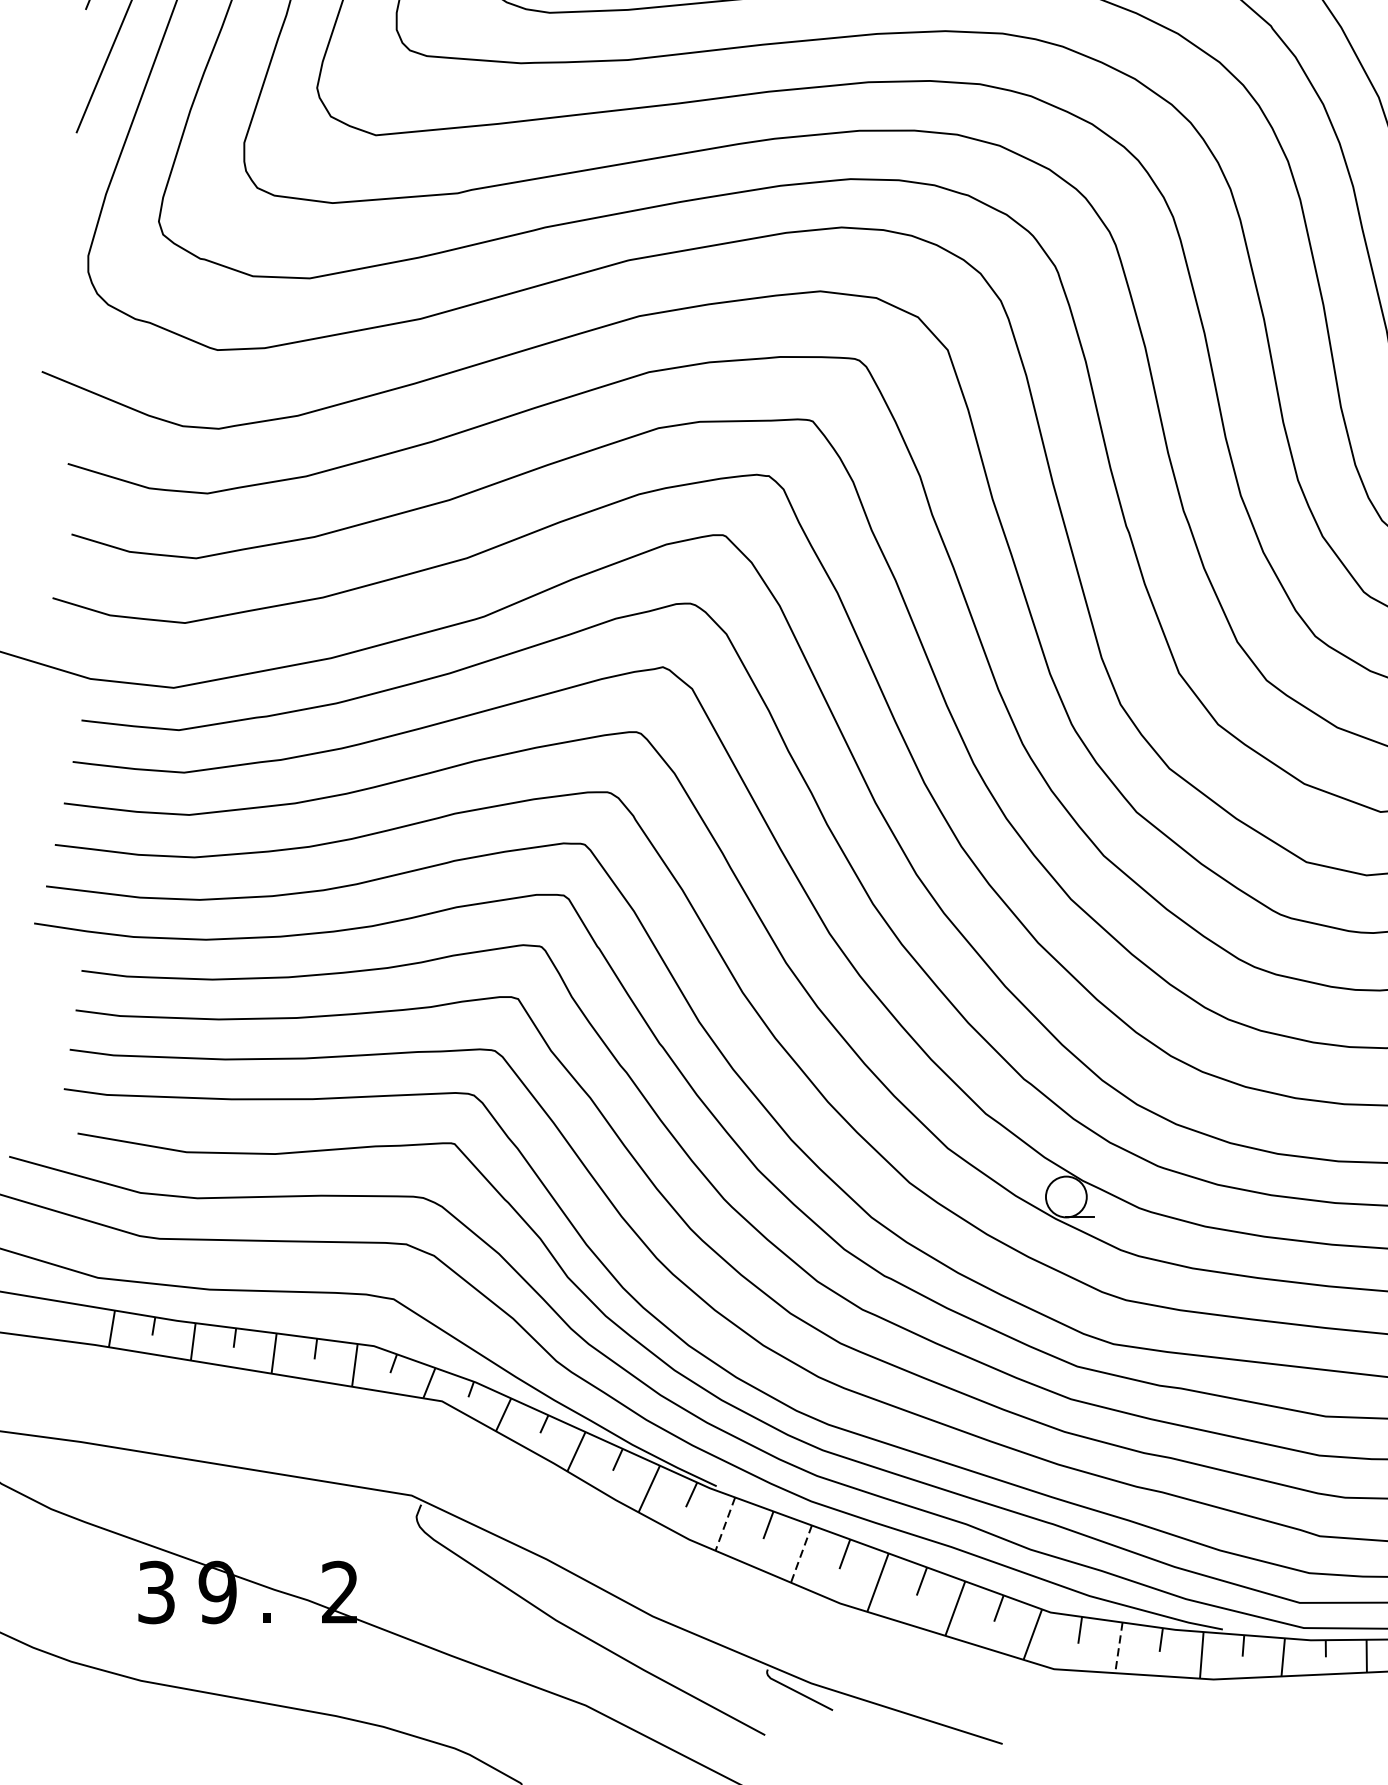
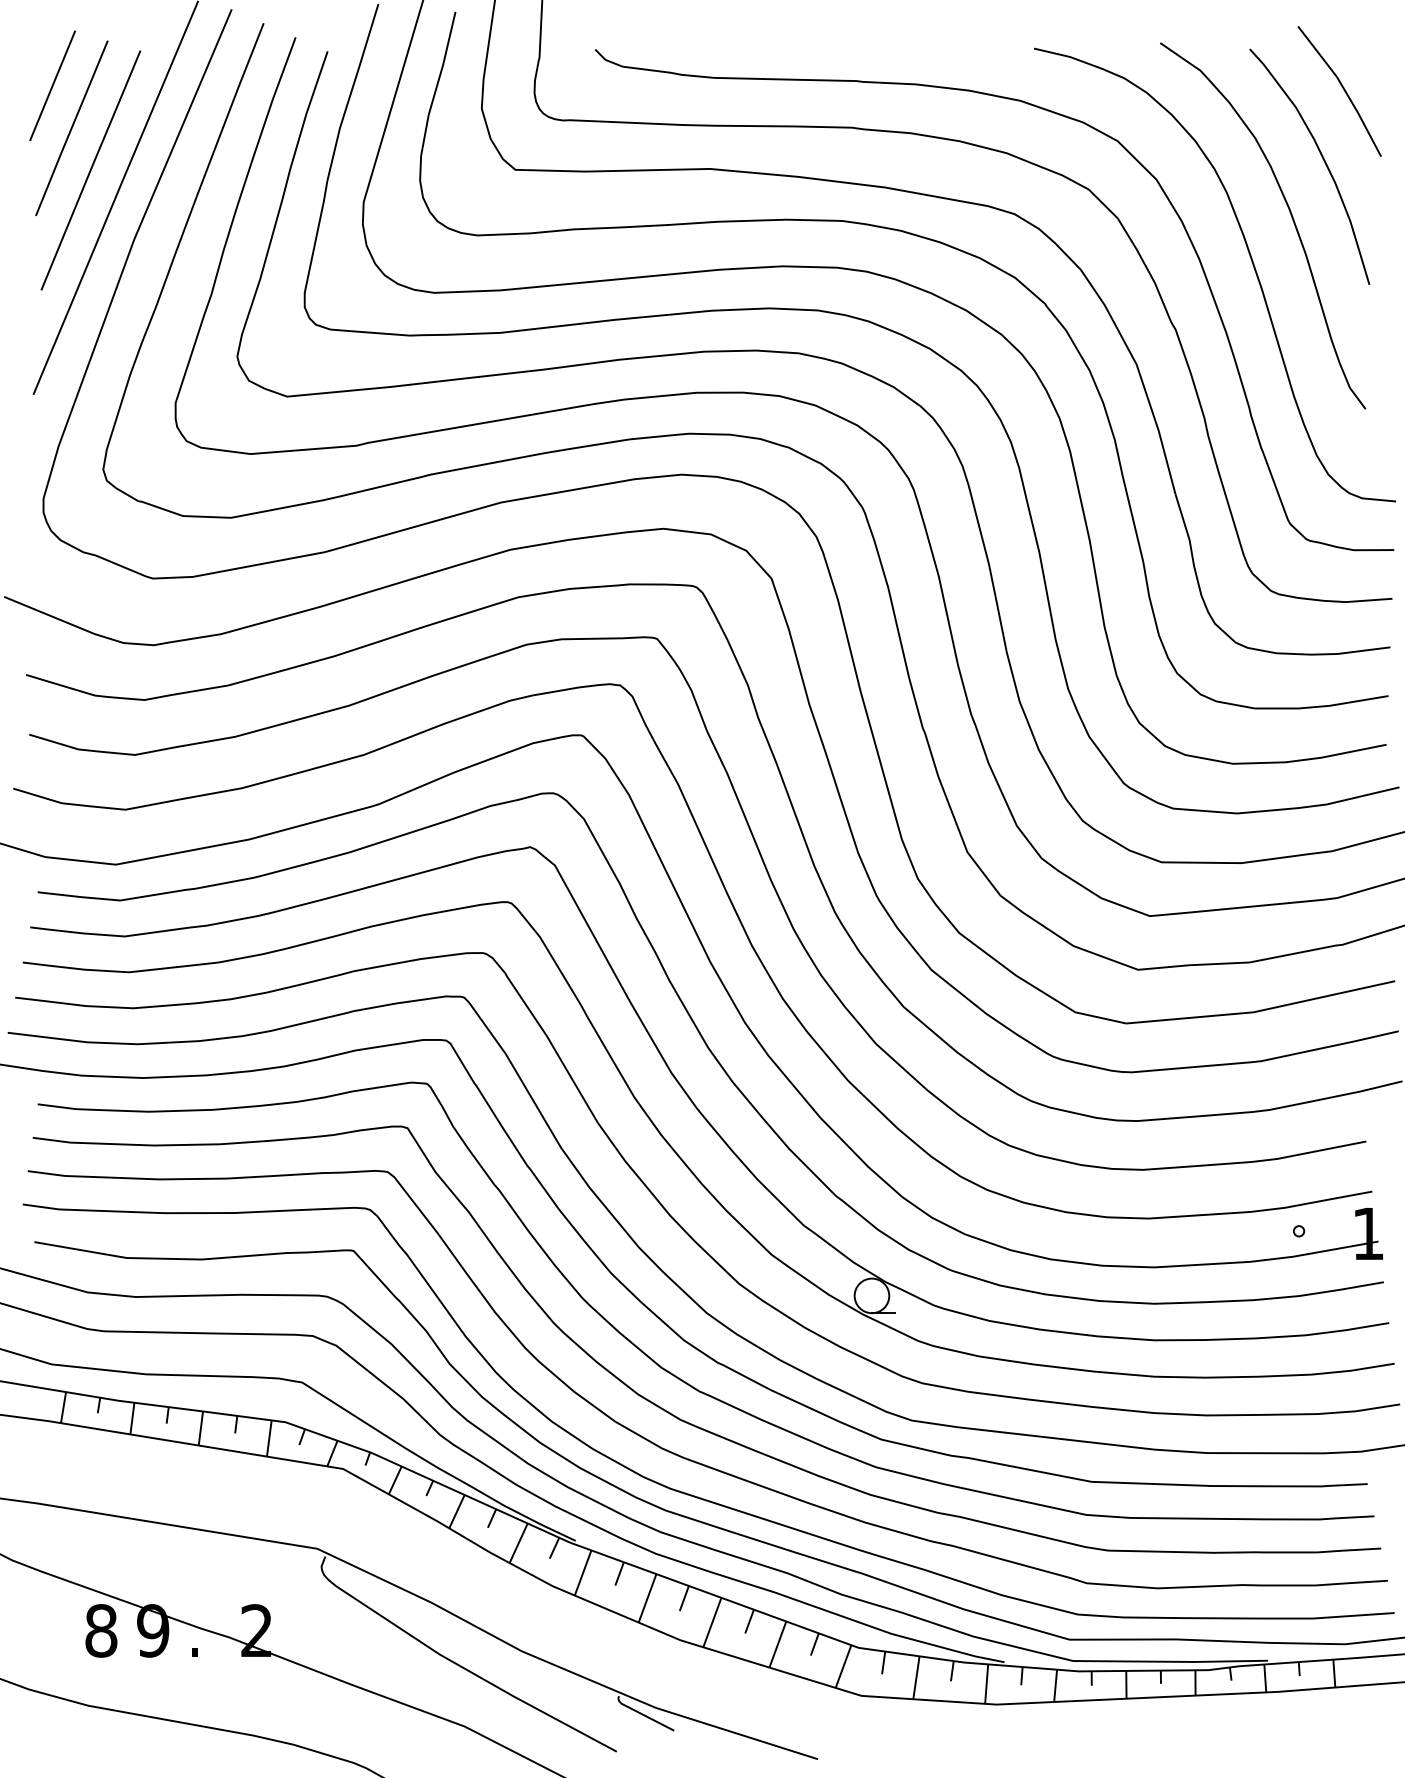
line: (724, 1524) -> (582, 1573), dashed -> solid
line: (801, 1554) -> (647, 1598), dashed -> solid
text: (156, 1592) -> (101, 1630), 3 -> 8
line: (1118, 1647) -> (916, 1677), dashed -> solid

